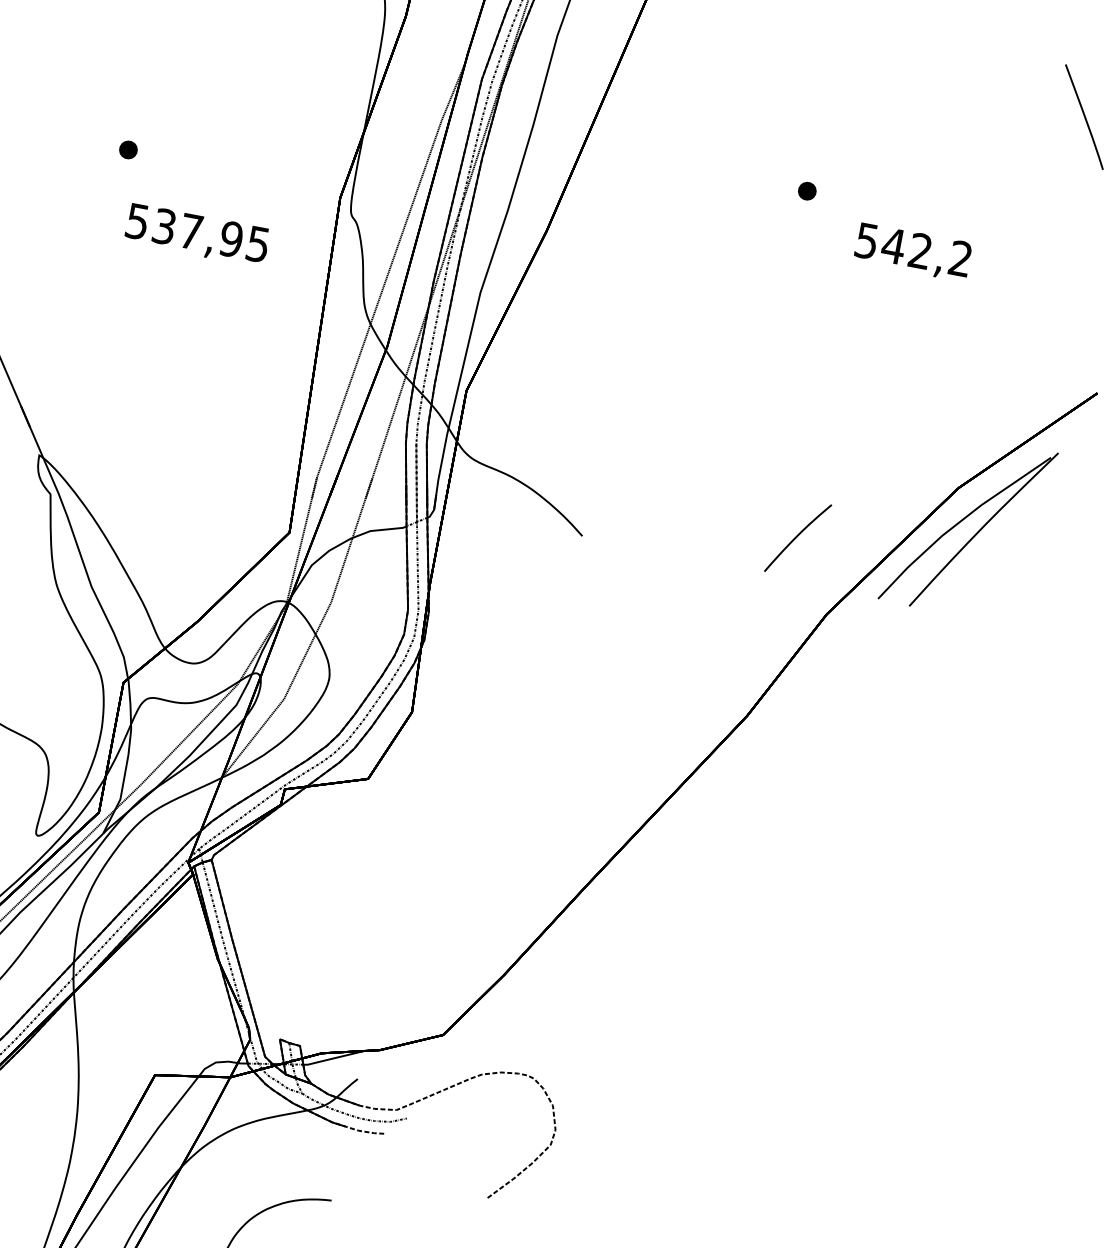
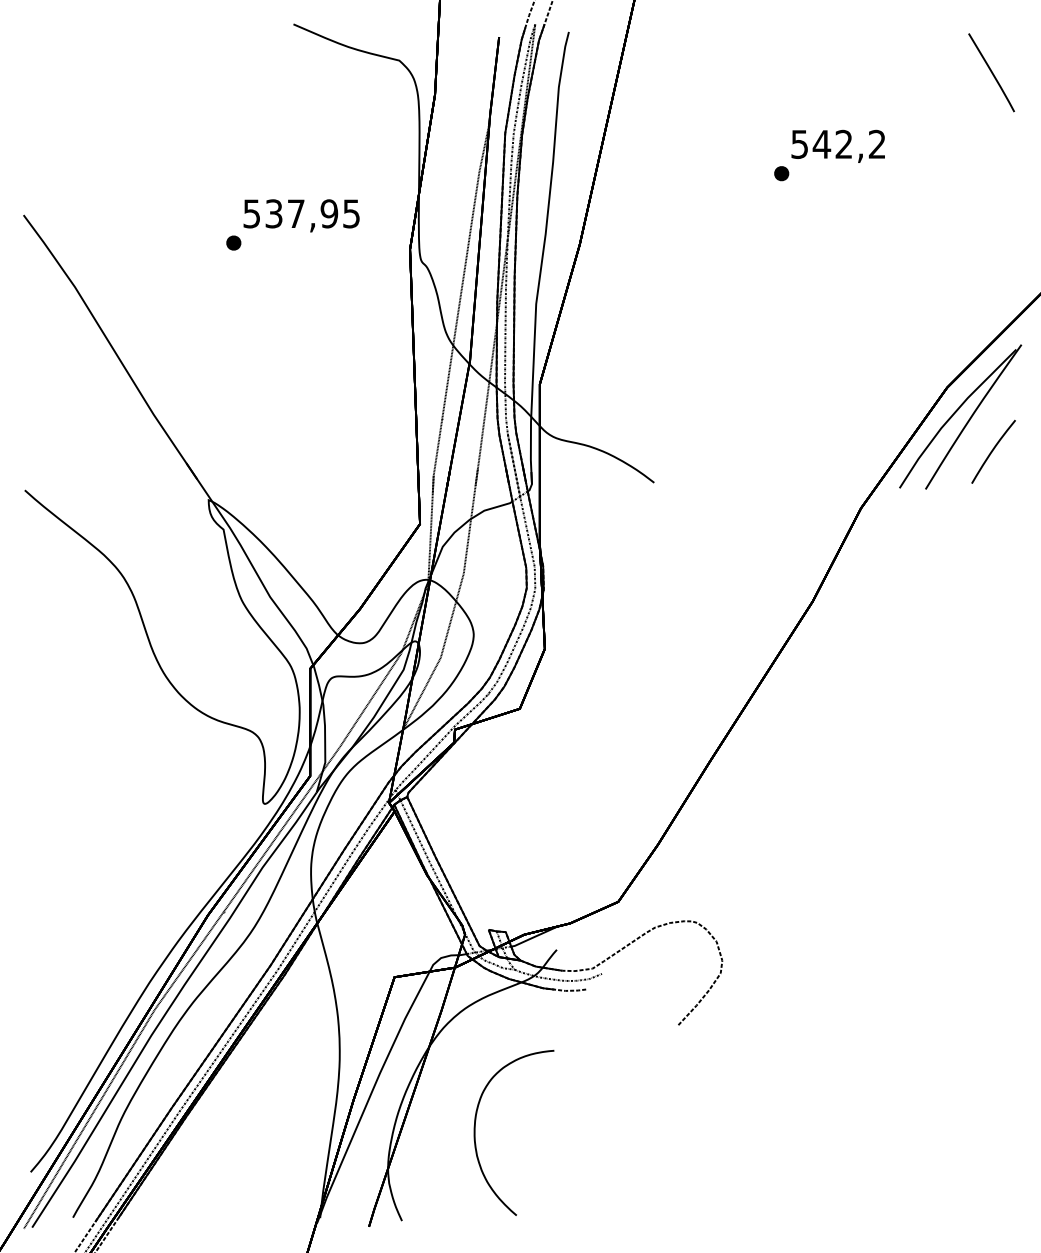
text: (197, 234) -> (301, 215), moved
text: (912, 250) -> (837, 145), moved
part: (797, 537) -> (993, 451), moved

